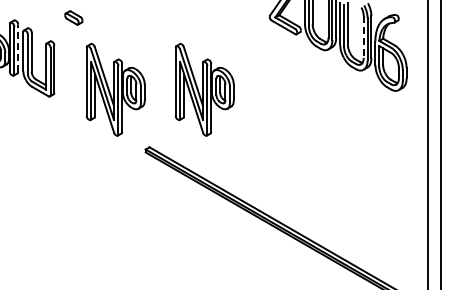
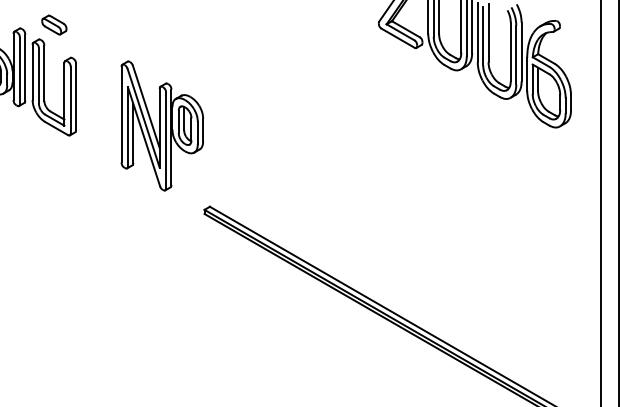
part: (73, 17) -> (53, 24), moved
line: (363, 37) -> (510, 52), dashed -> solid
line: (18, 48) -> (25, 67), dashed -> solid
part: (204, 89) -> (287, 125), removed

